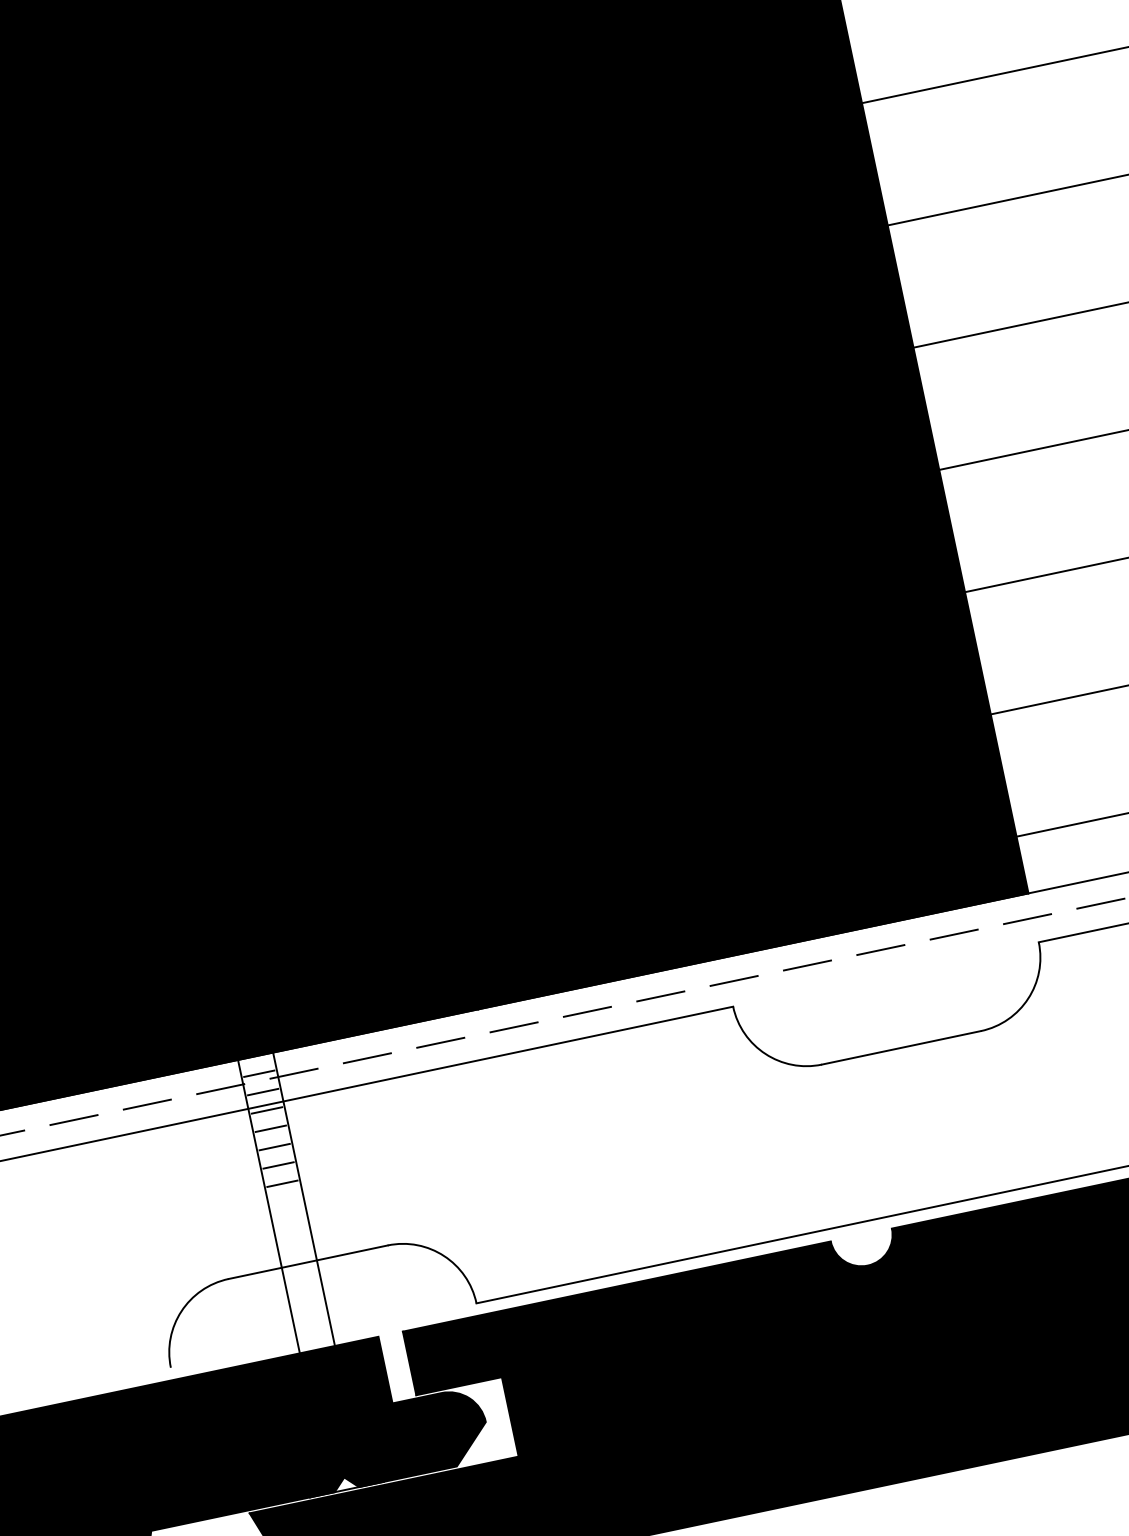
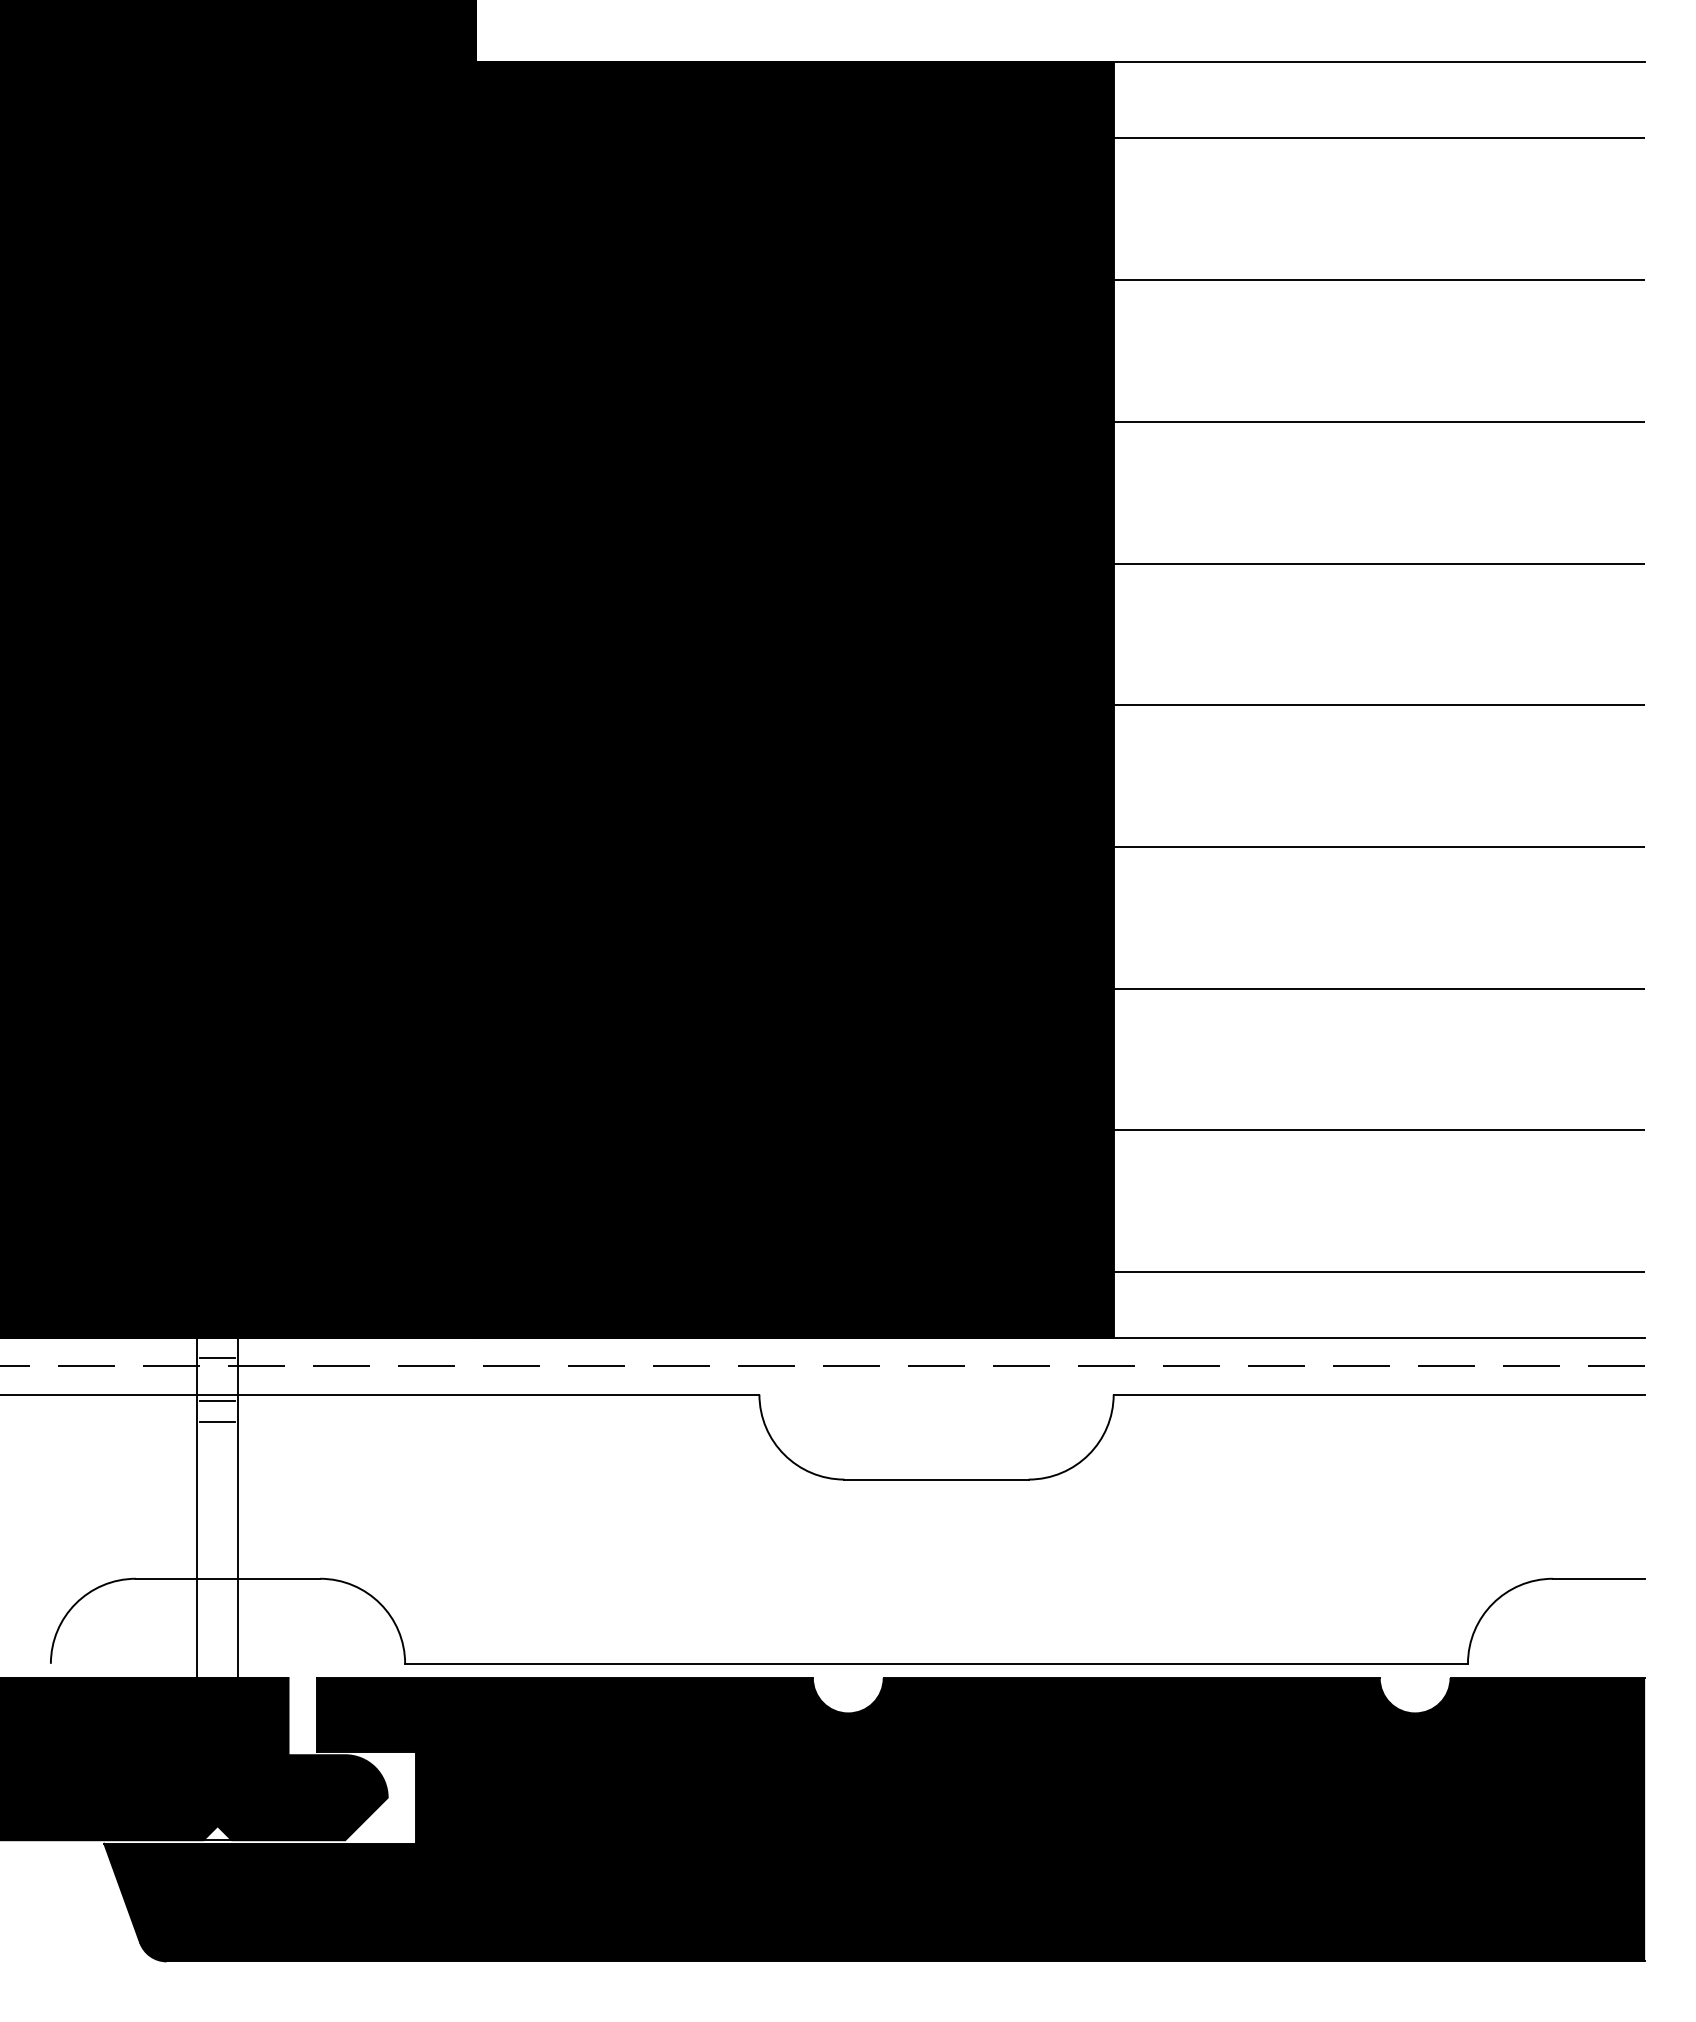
line: (262, 1092) -> (217, 1379), removed
line: (274, 1147) -> (217, 1443), removed
line: (278, 1165) -> (217, 1464), removed
line: (282, 1183) -> (217, 1485), removed

